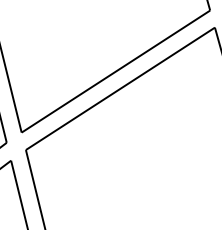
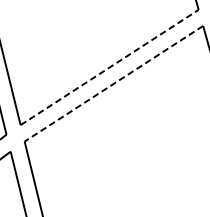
line: (116, 71) -> (110, 67), solid -> dashed
line: (120, 88) -> (113, 83), solid -> dashed

